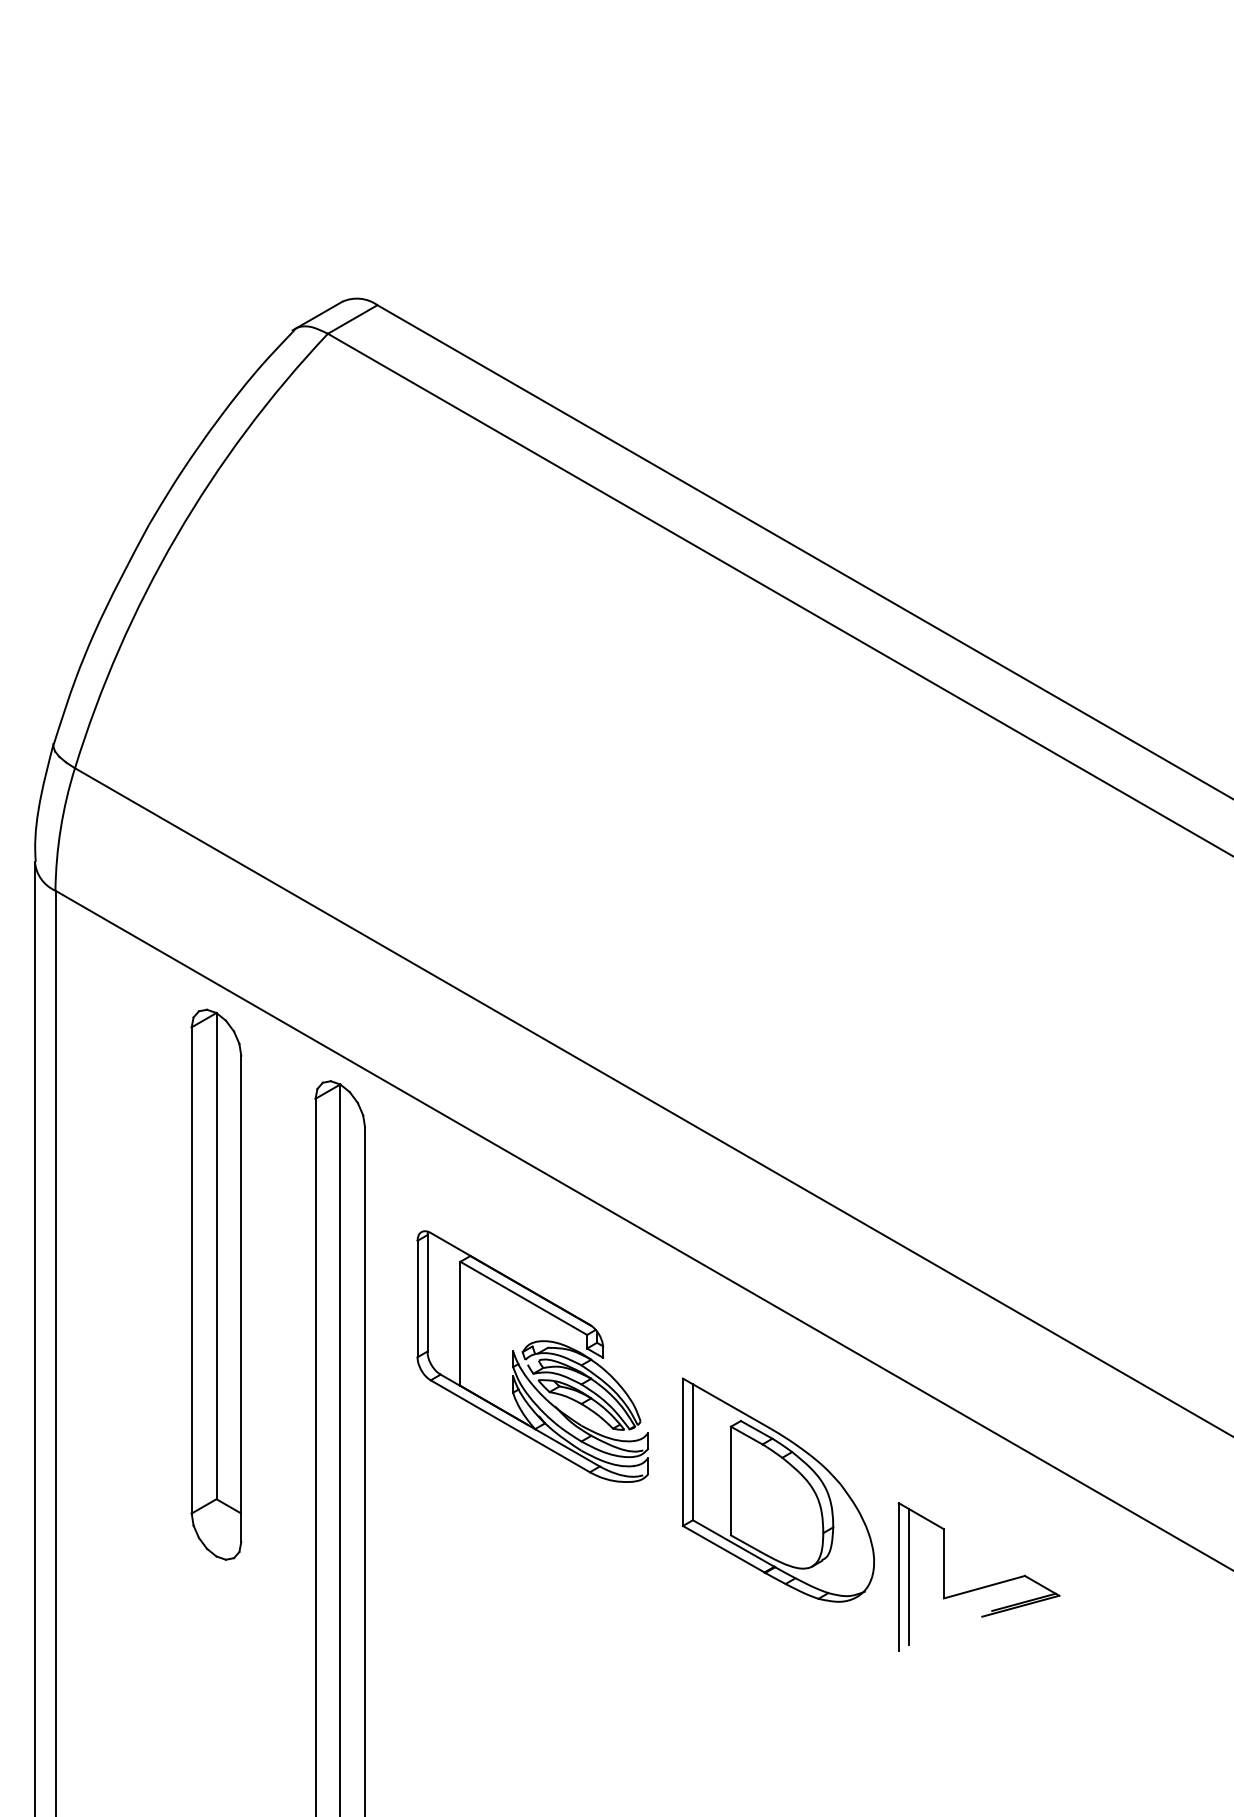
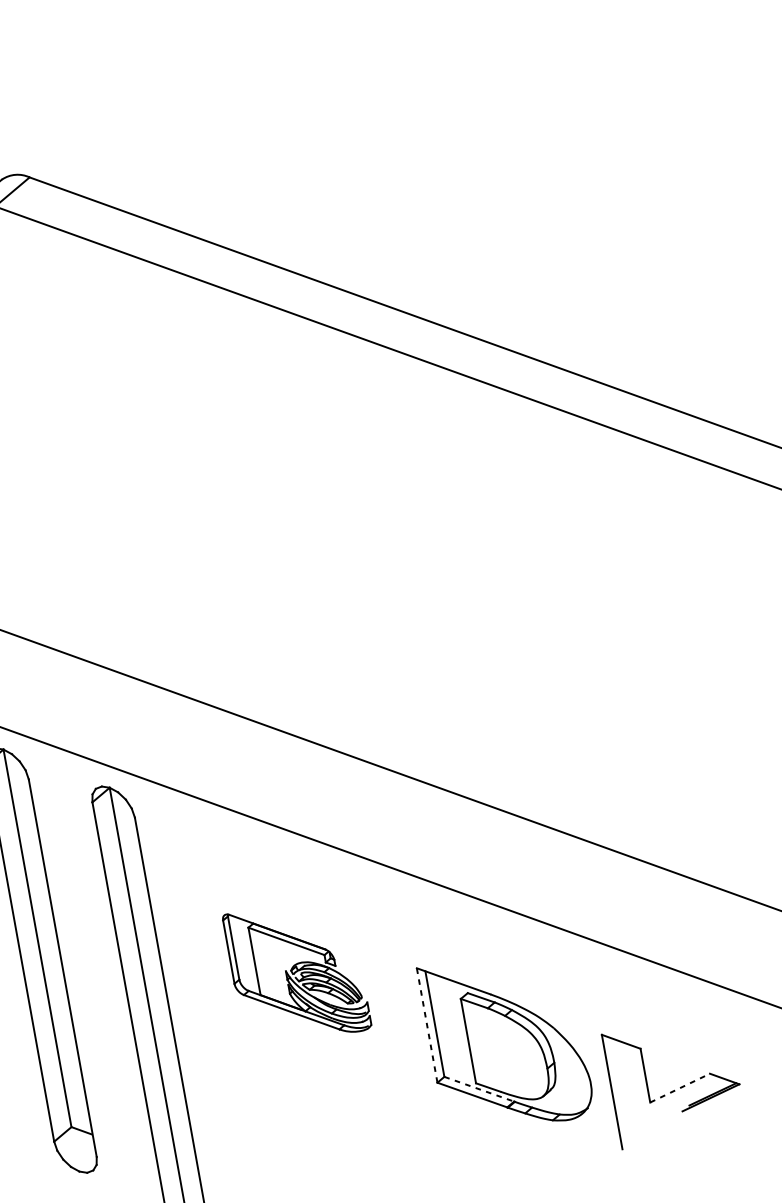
part: (532, 1356) -> (296, 972), size x0.7
line: (683, 1452) -> (427, 1025), solid -> dashed
line: (733, 1543) -> (479, 1089), solid -> dashed
line: (908, 1576) -> (619, 1090), removed
line: (984, 1587) -> (680, 1088), solid -> dashed

